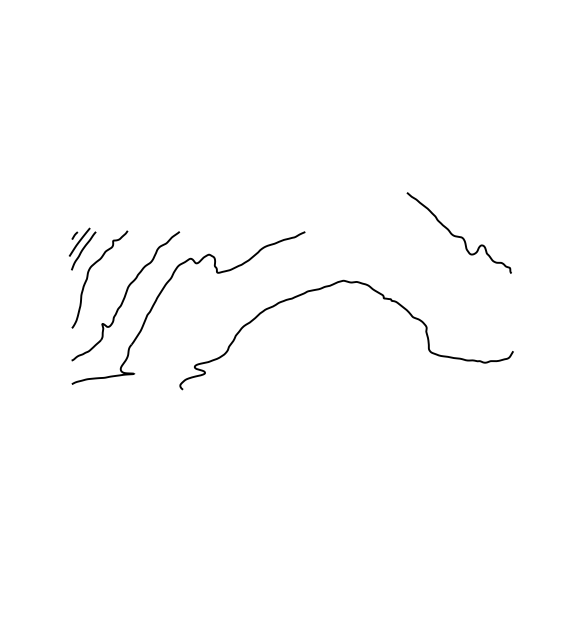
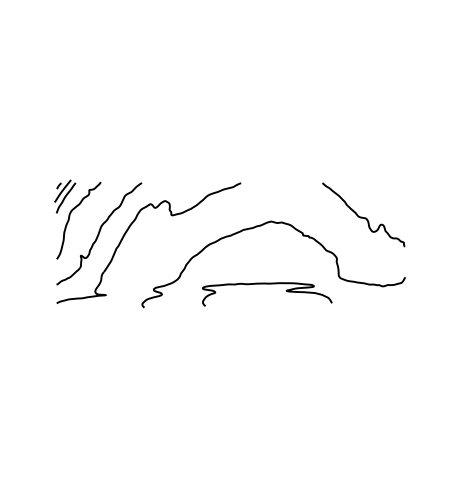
curve: (457, 235) -> (362, 216), moved
curve: (338, 360) -> (267, 284), added

